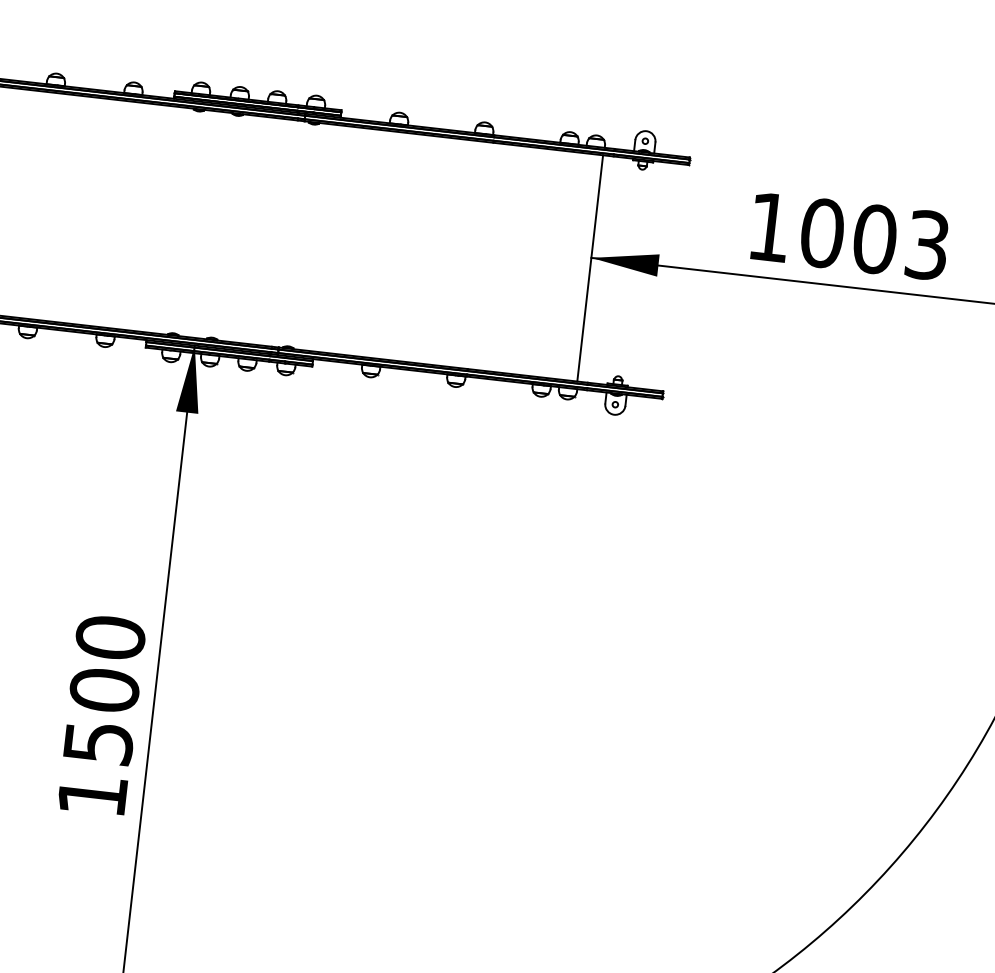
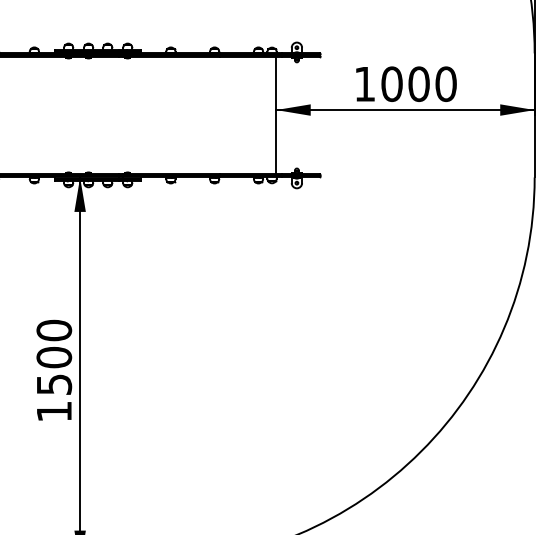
text: (926, 245) -> (445, 84), 1003 -> 1000

